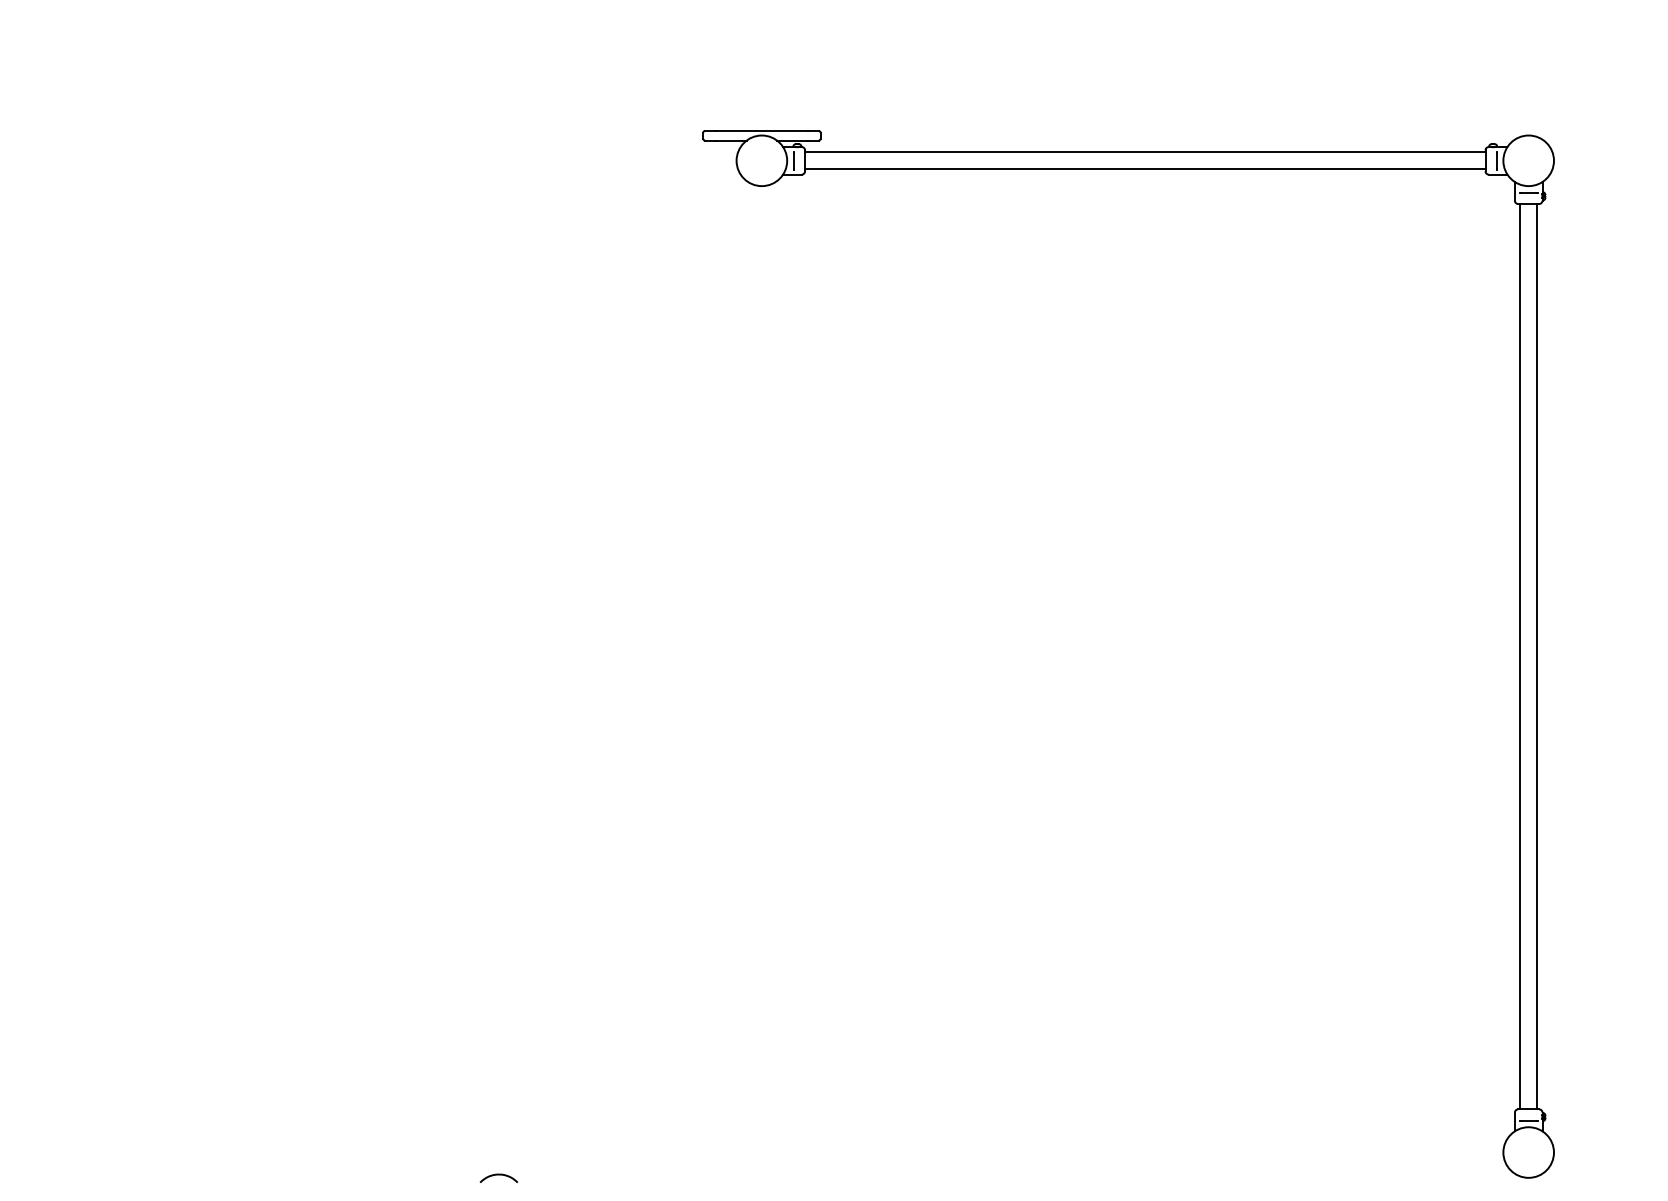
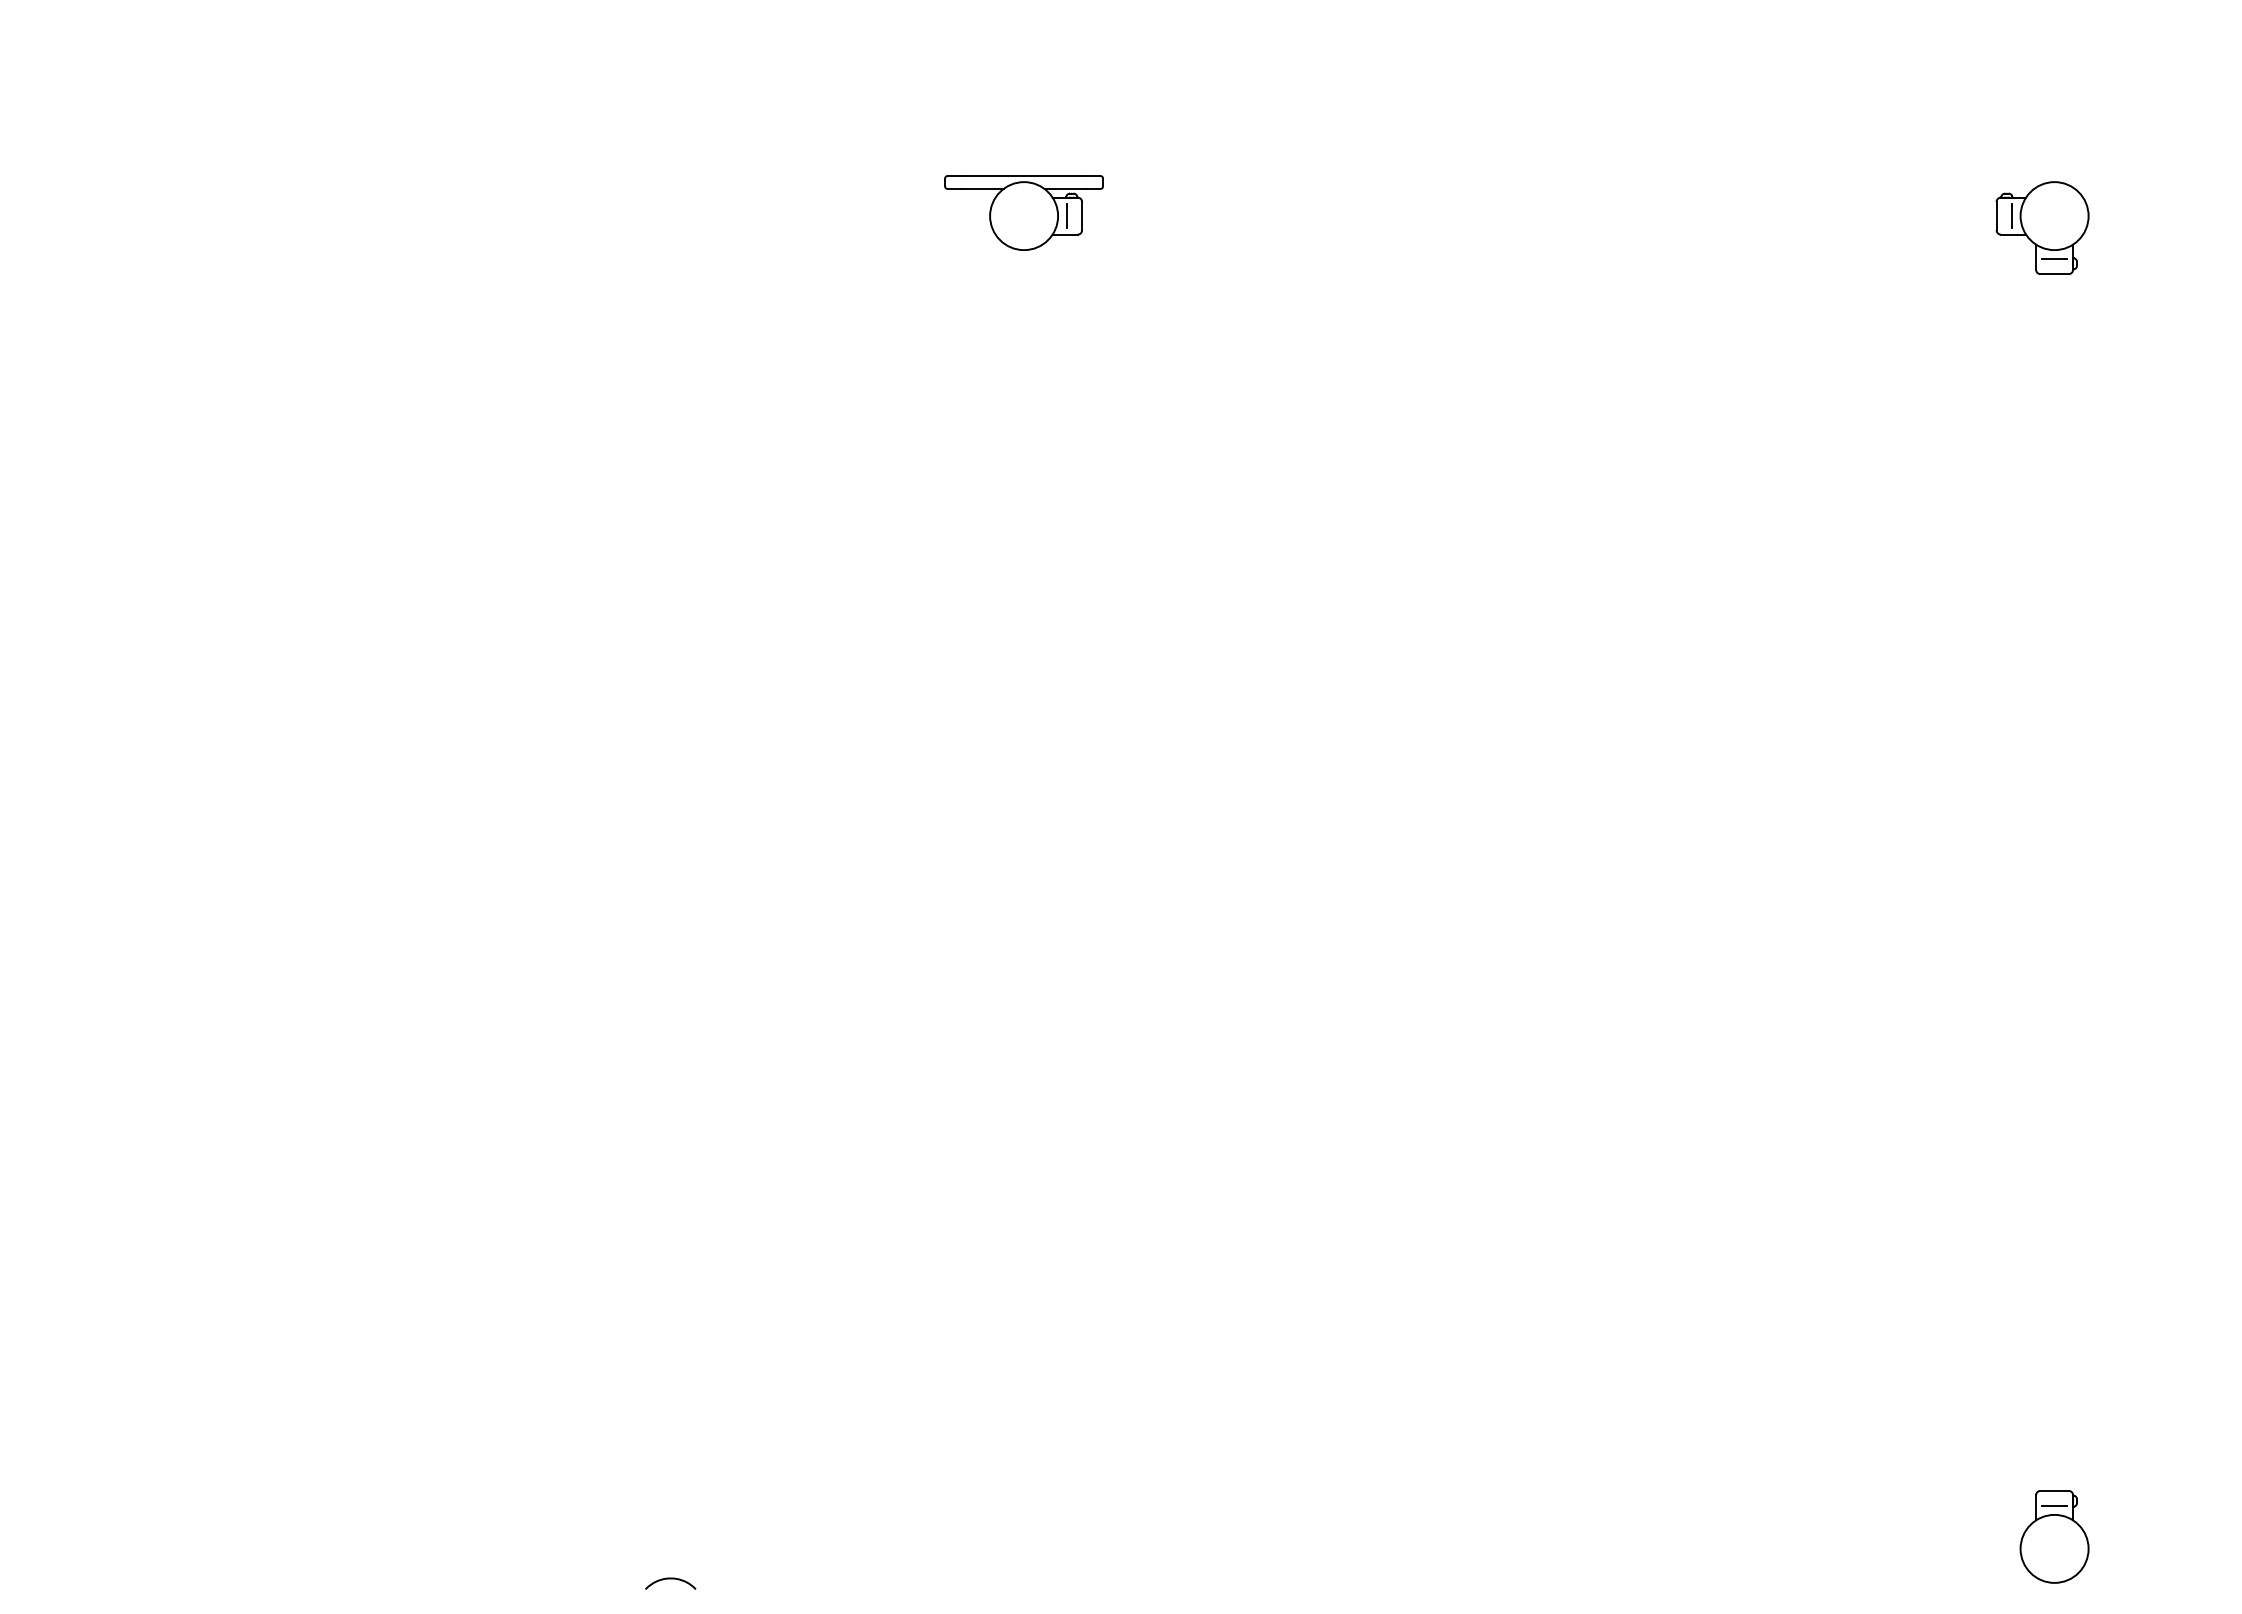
line: (1145, 152) -> (1539, 204), removed
line: (1145, 169) -> (1539, 227), removed
line: (1520, 656) -> (2043, 882), removed
line: (1537, 656) -> (2066, 882), removed

